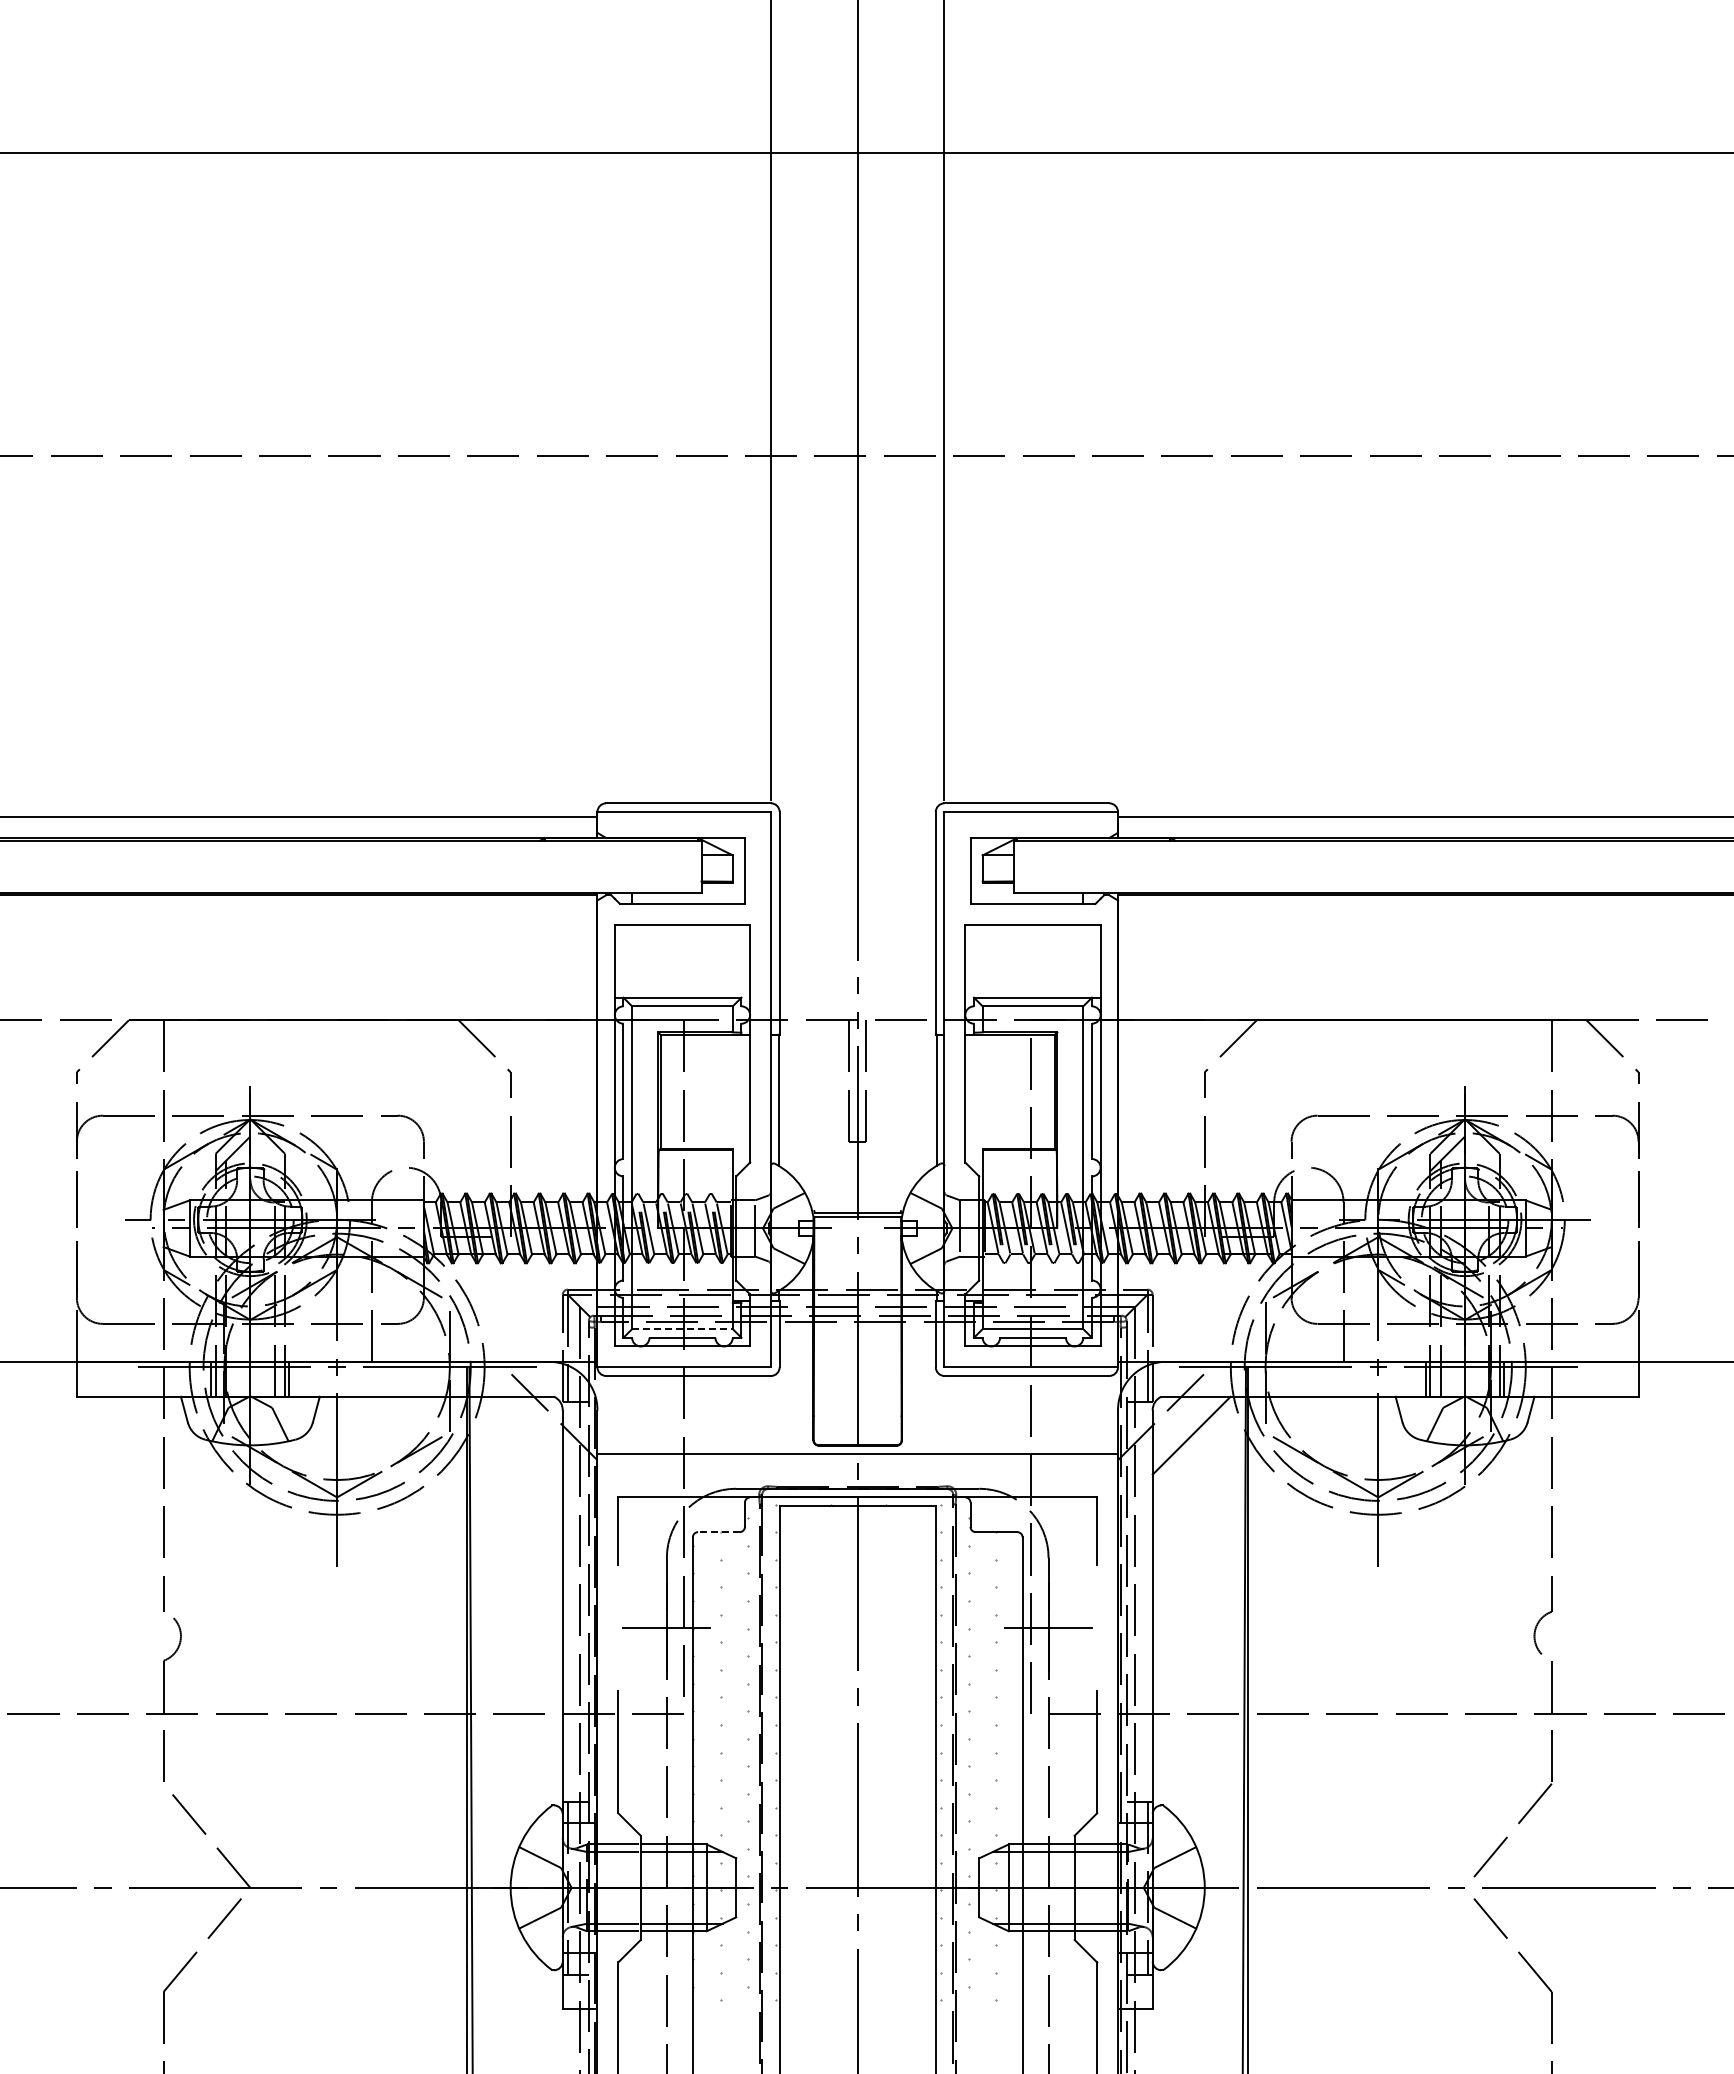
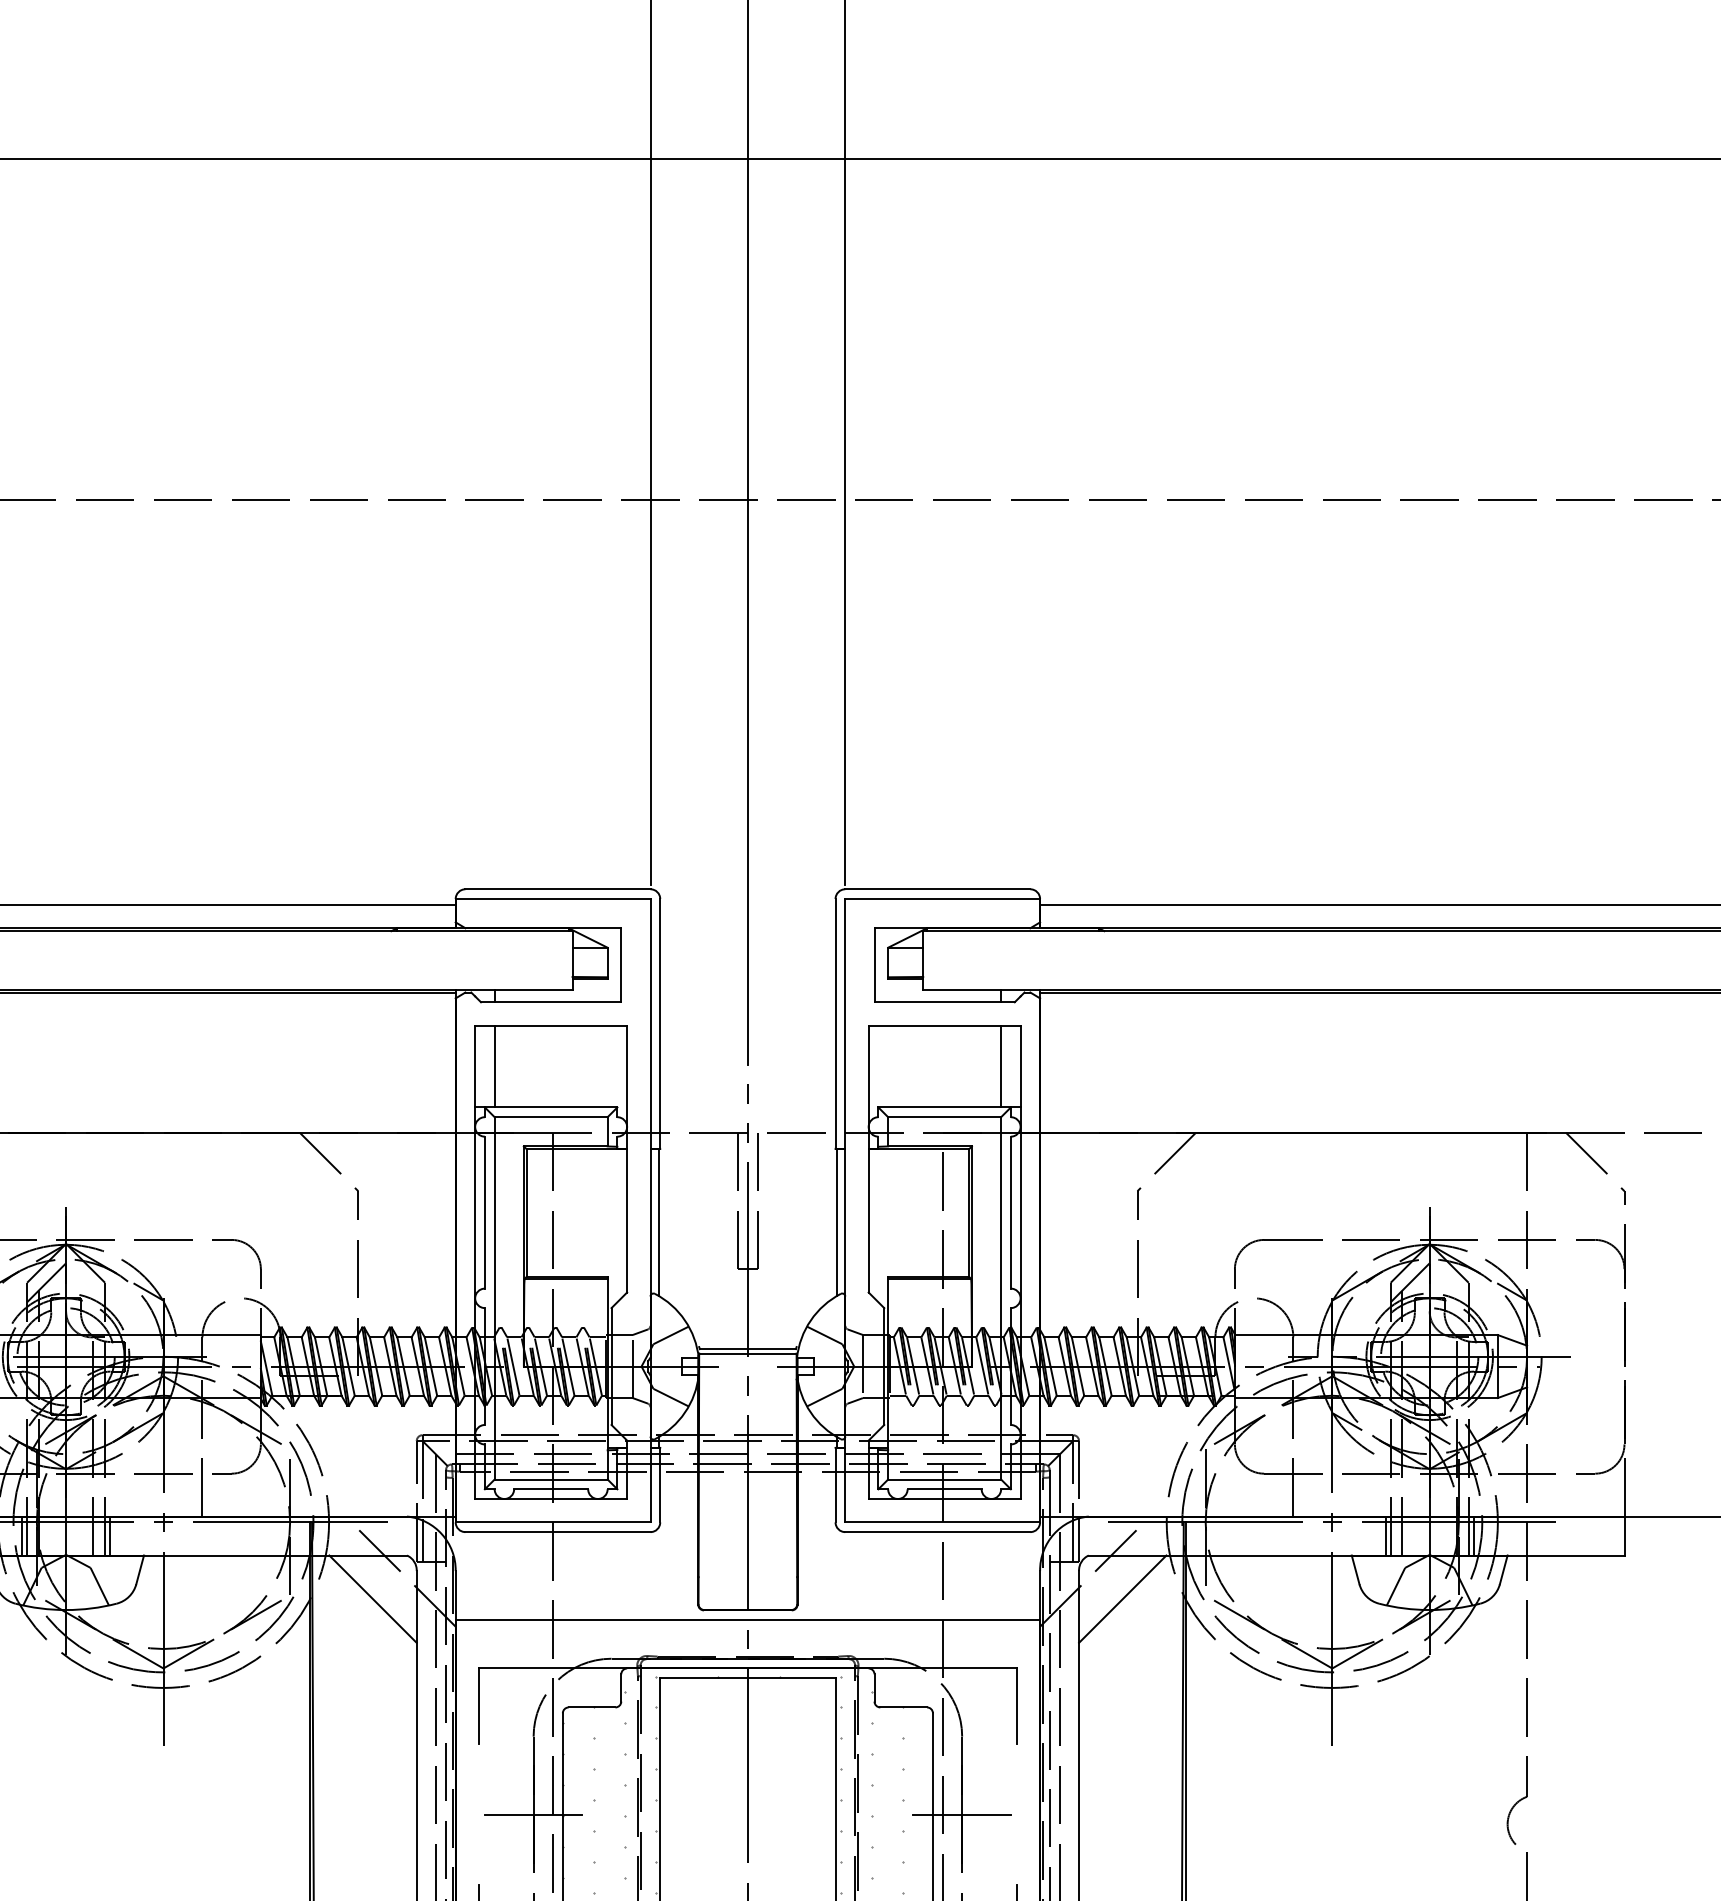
line: (632, 960) -> (495, 1065), added
line: (1083, 960) -> (1001, 1065), added
line: (682, 1329) -> (551, 1479), dashed -> solid
line: (523, 1435) -> (372, 1598), added
line: (718, 1532) -> (591, 1707), dashed -> solid

